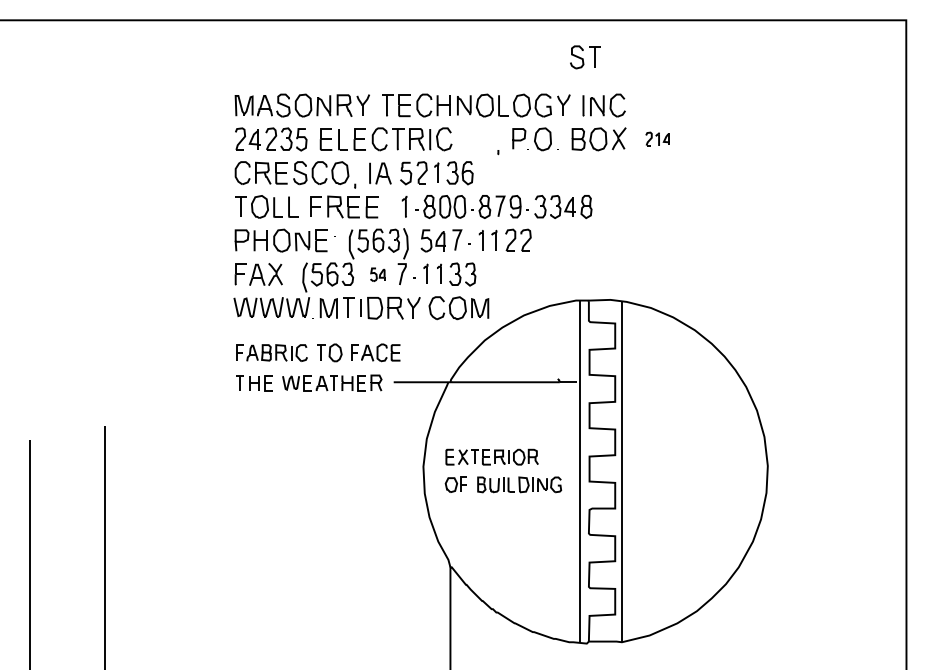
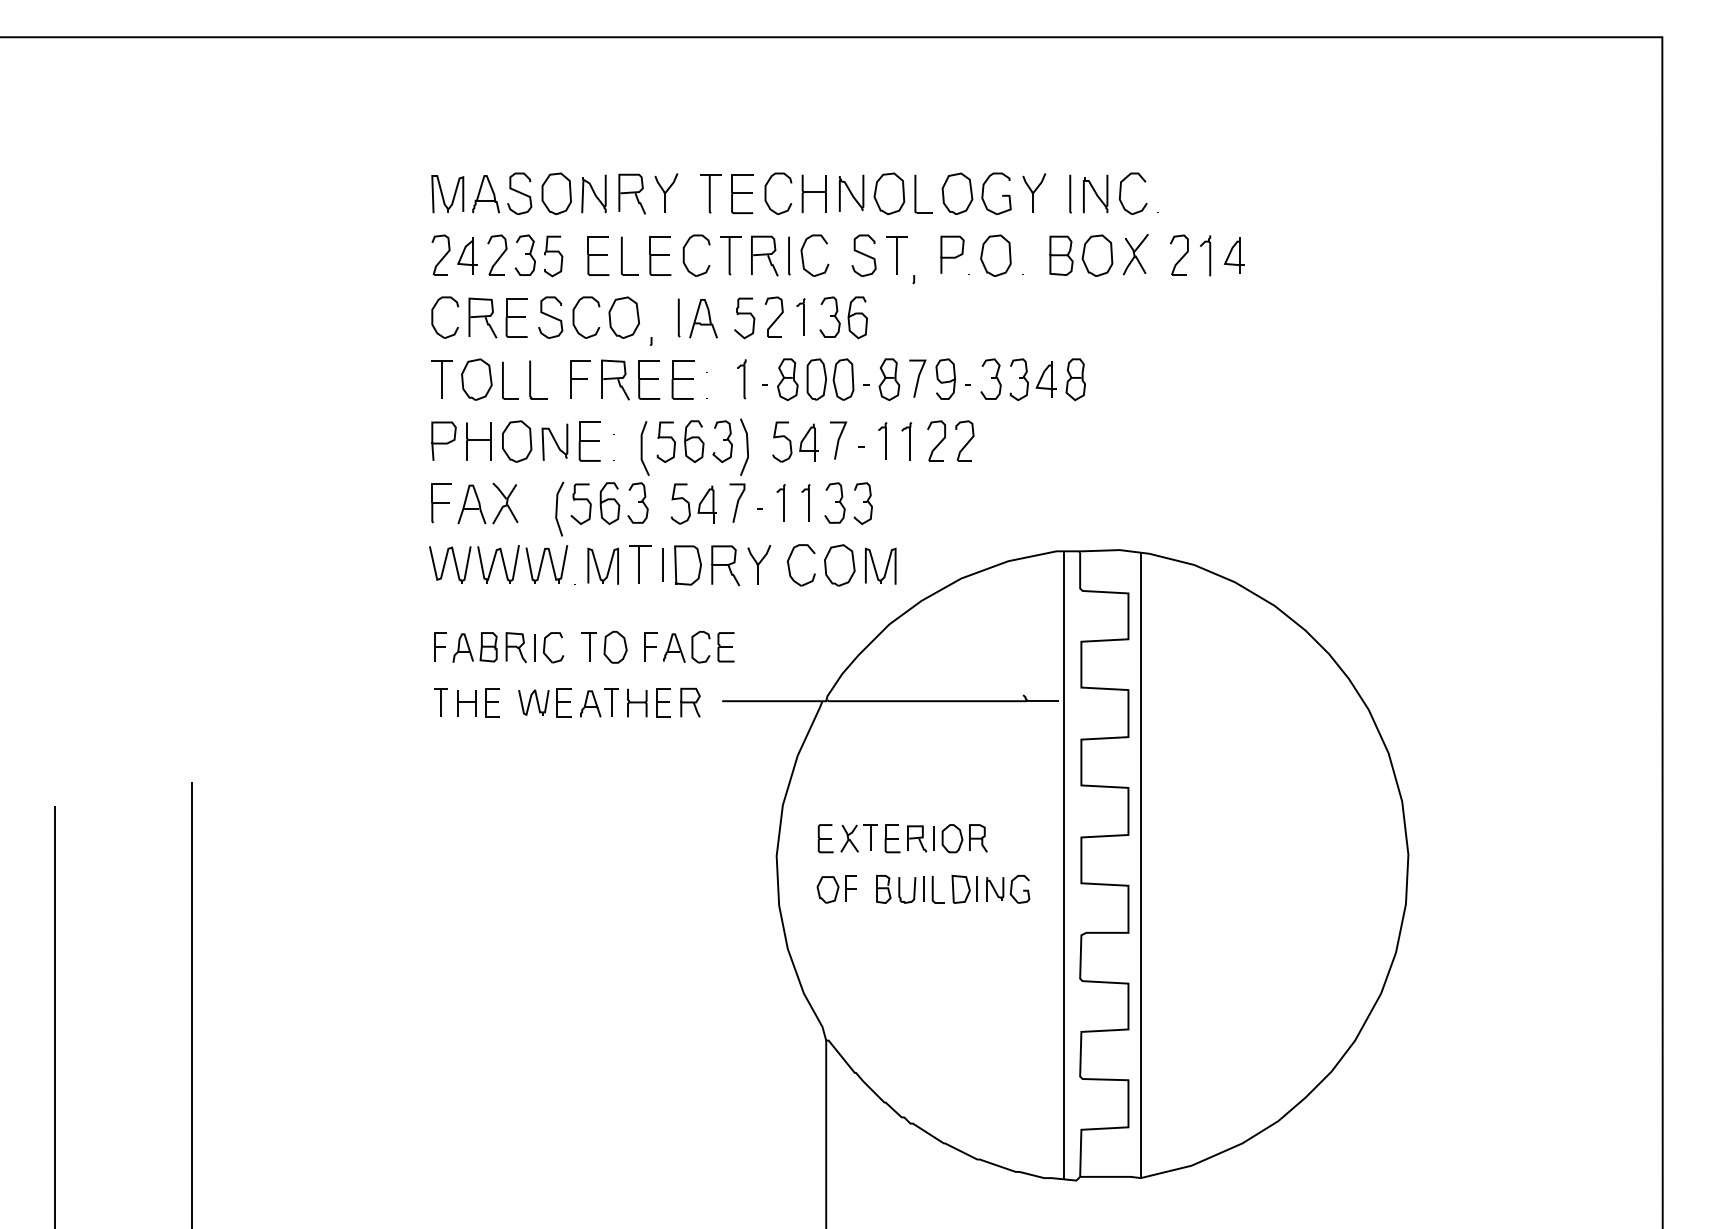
part: (585, 57) -> (879, 255), moved
part: (657, 138) -> (1206, 254), size x1.67
part: (377, 274) -> (692, 503), size x1.67

